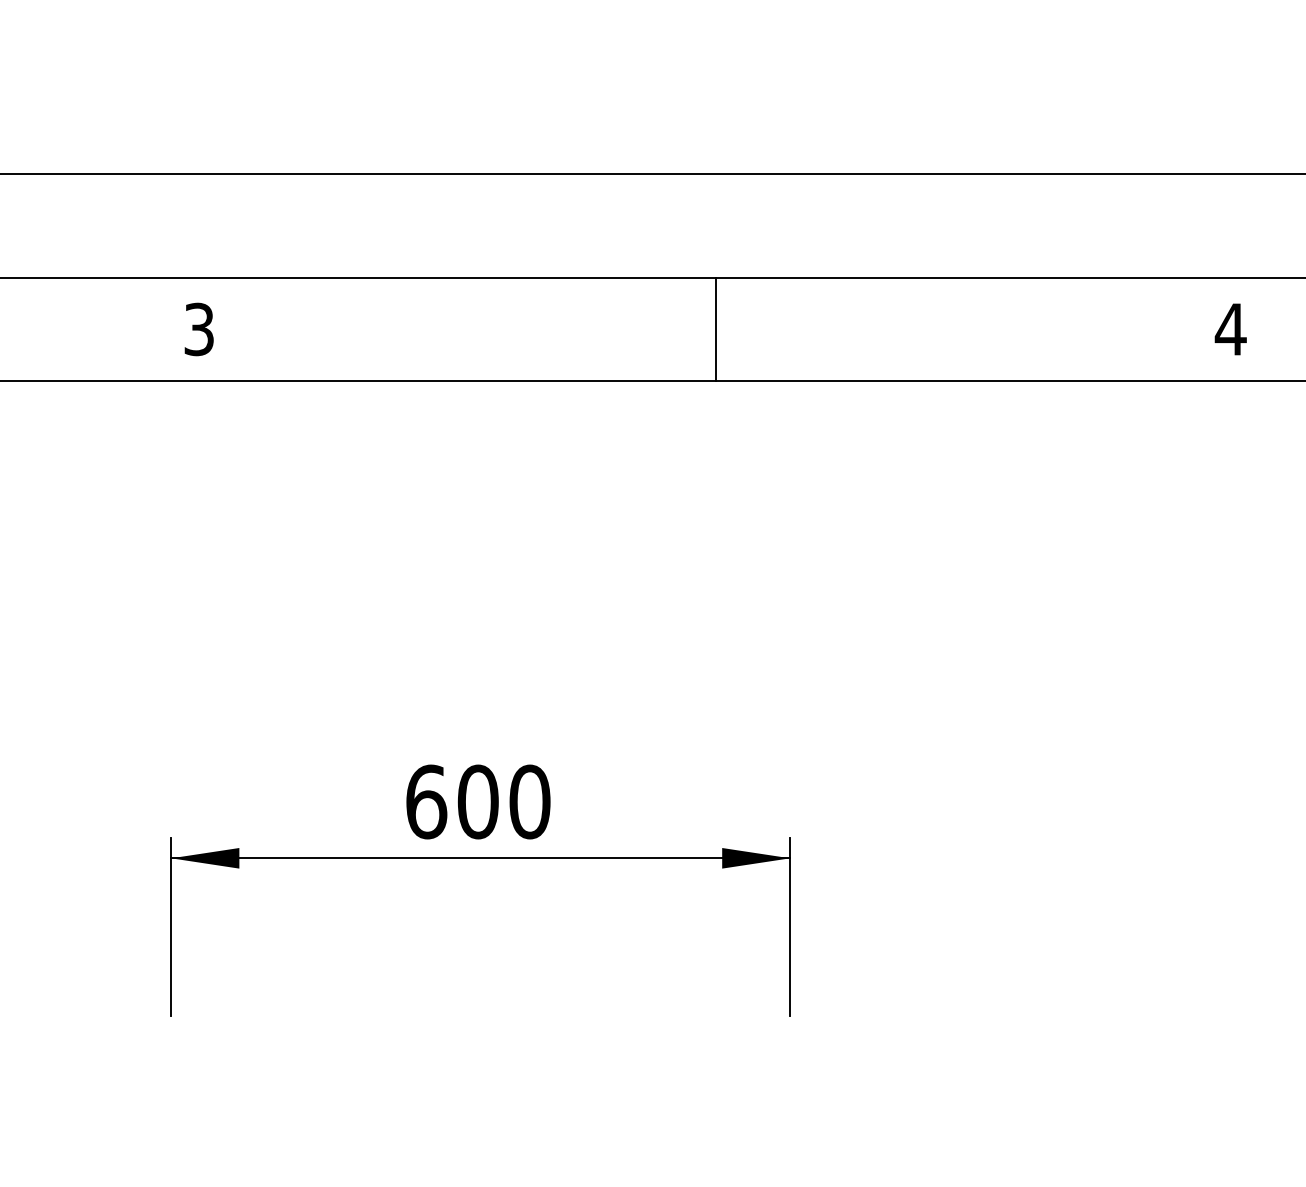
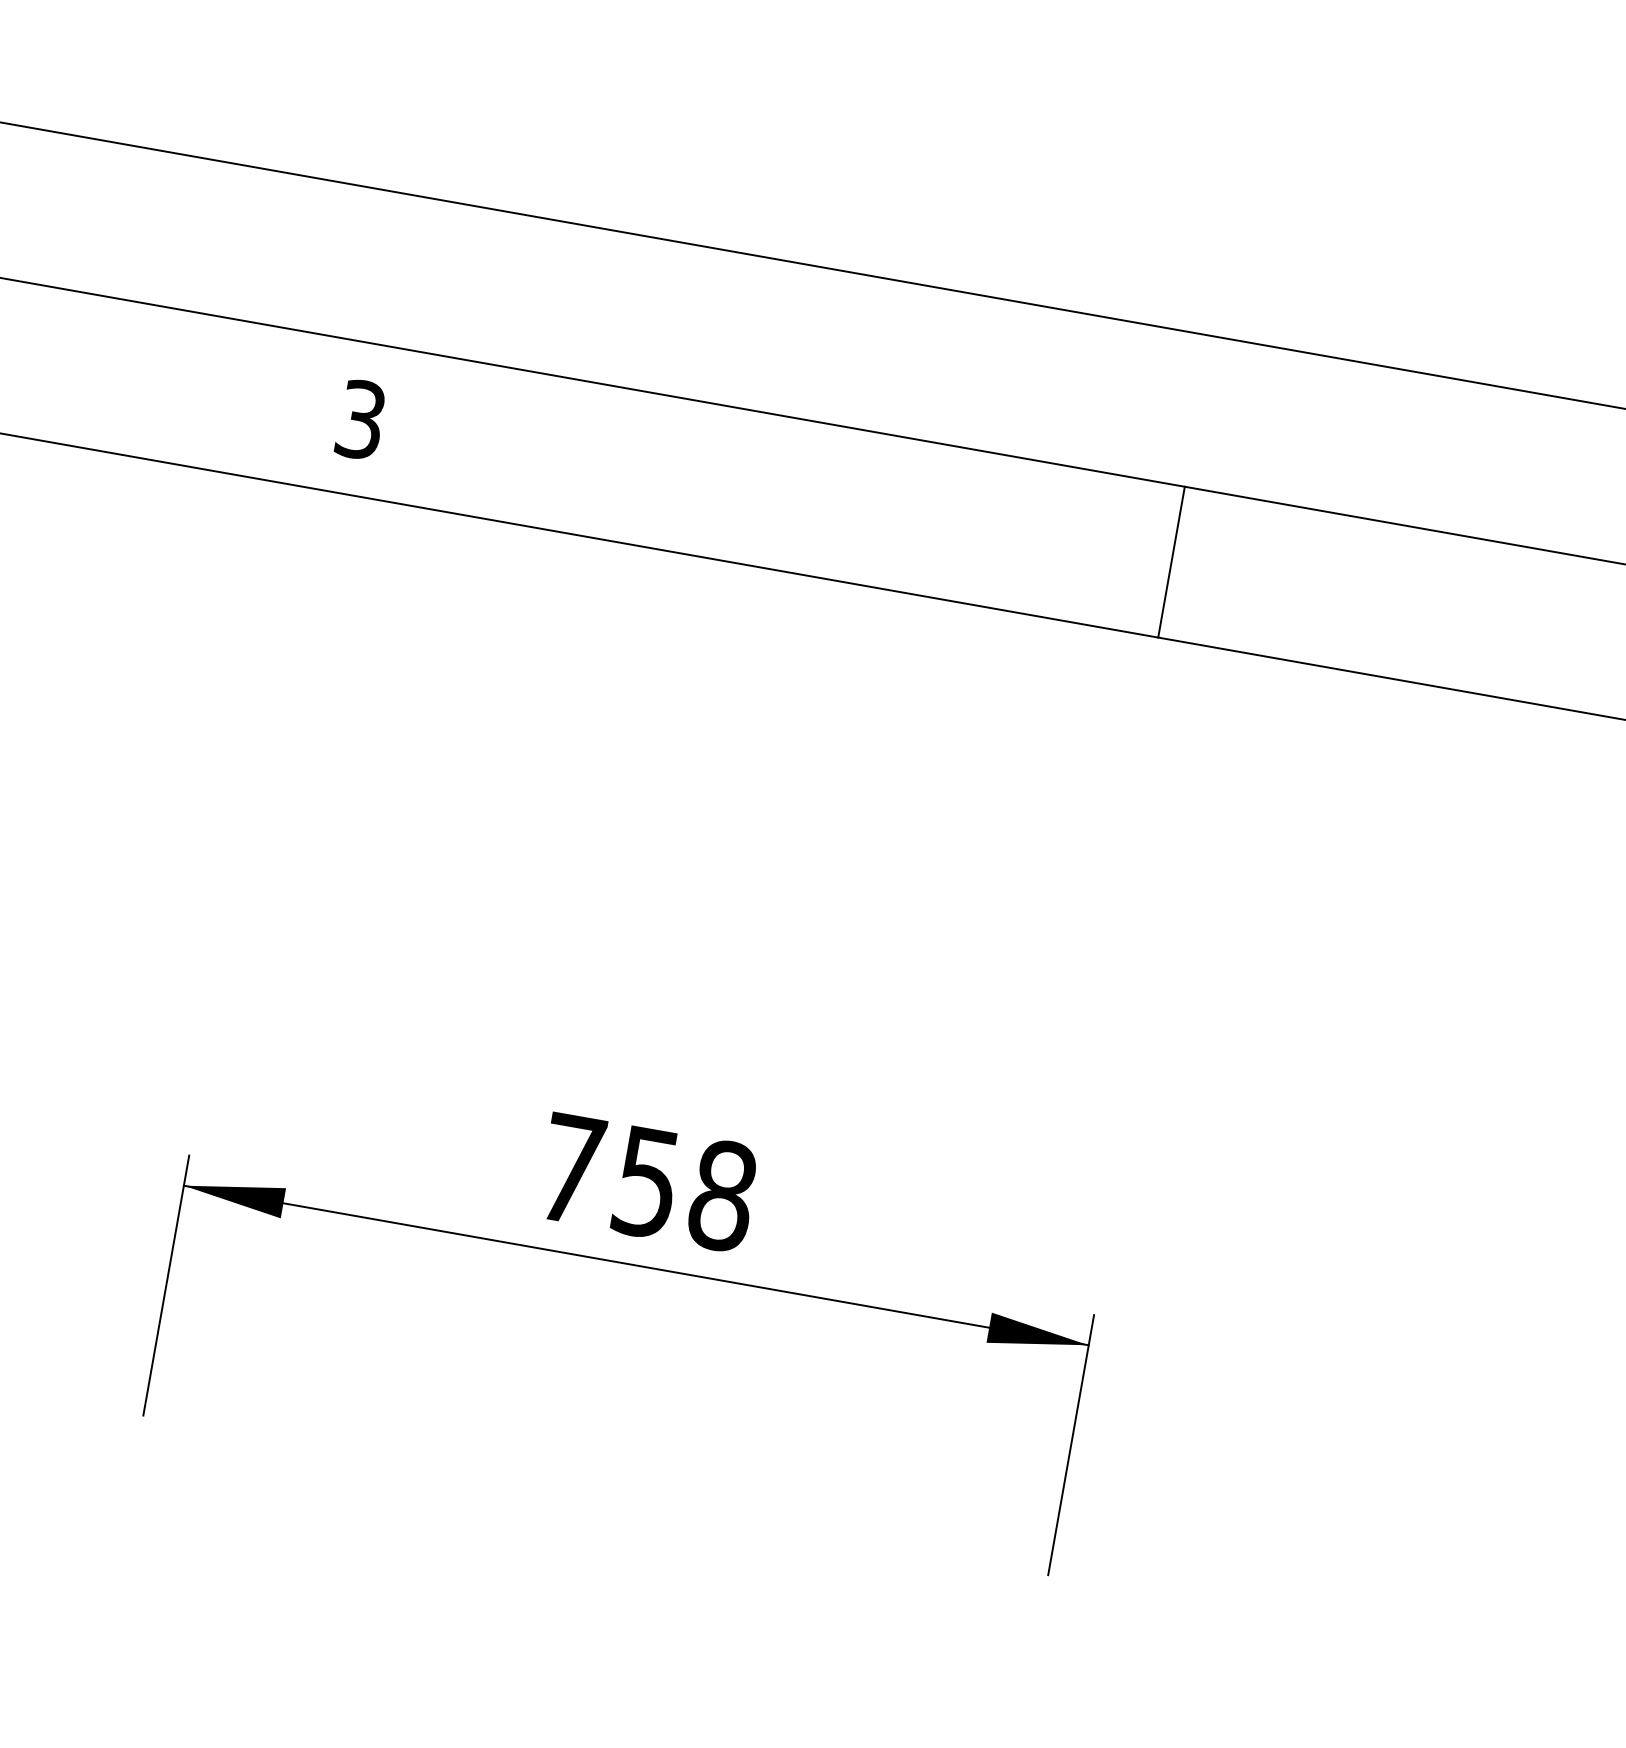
line: (715, 328) -> (1171, 561), moved
text: (478, 801) -> (647, 1181), 600 -> 758

